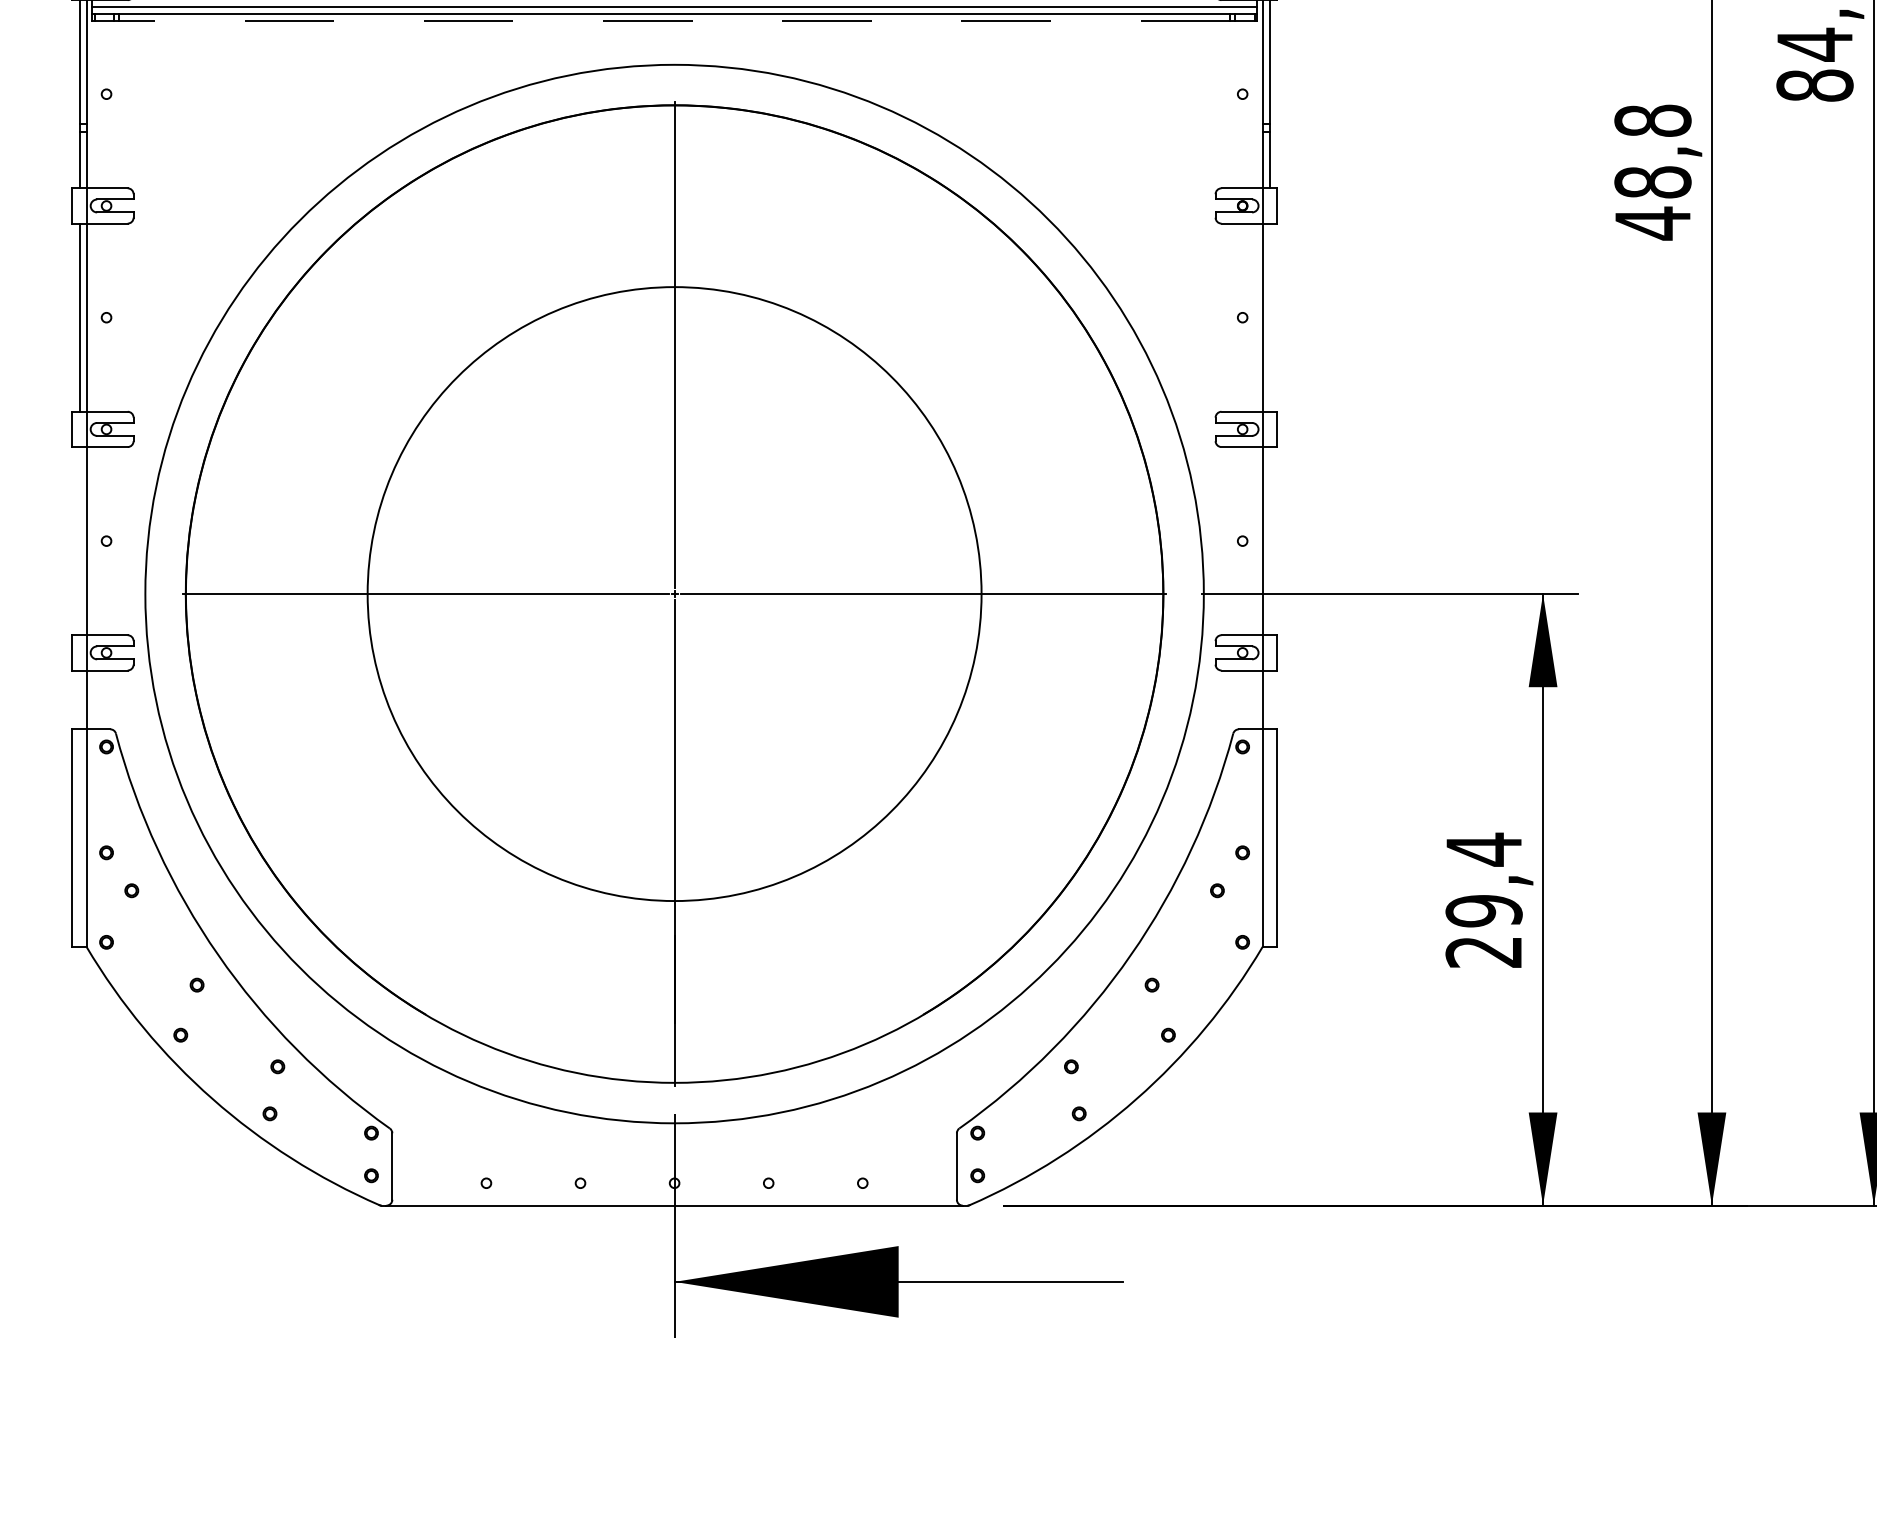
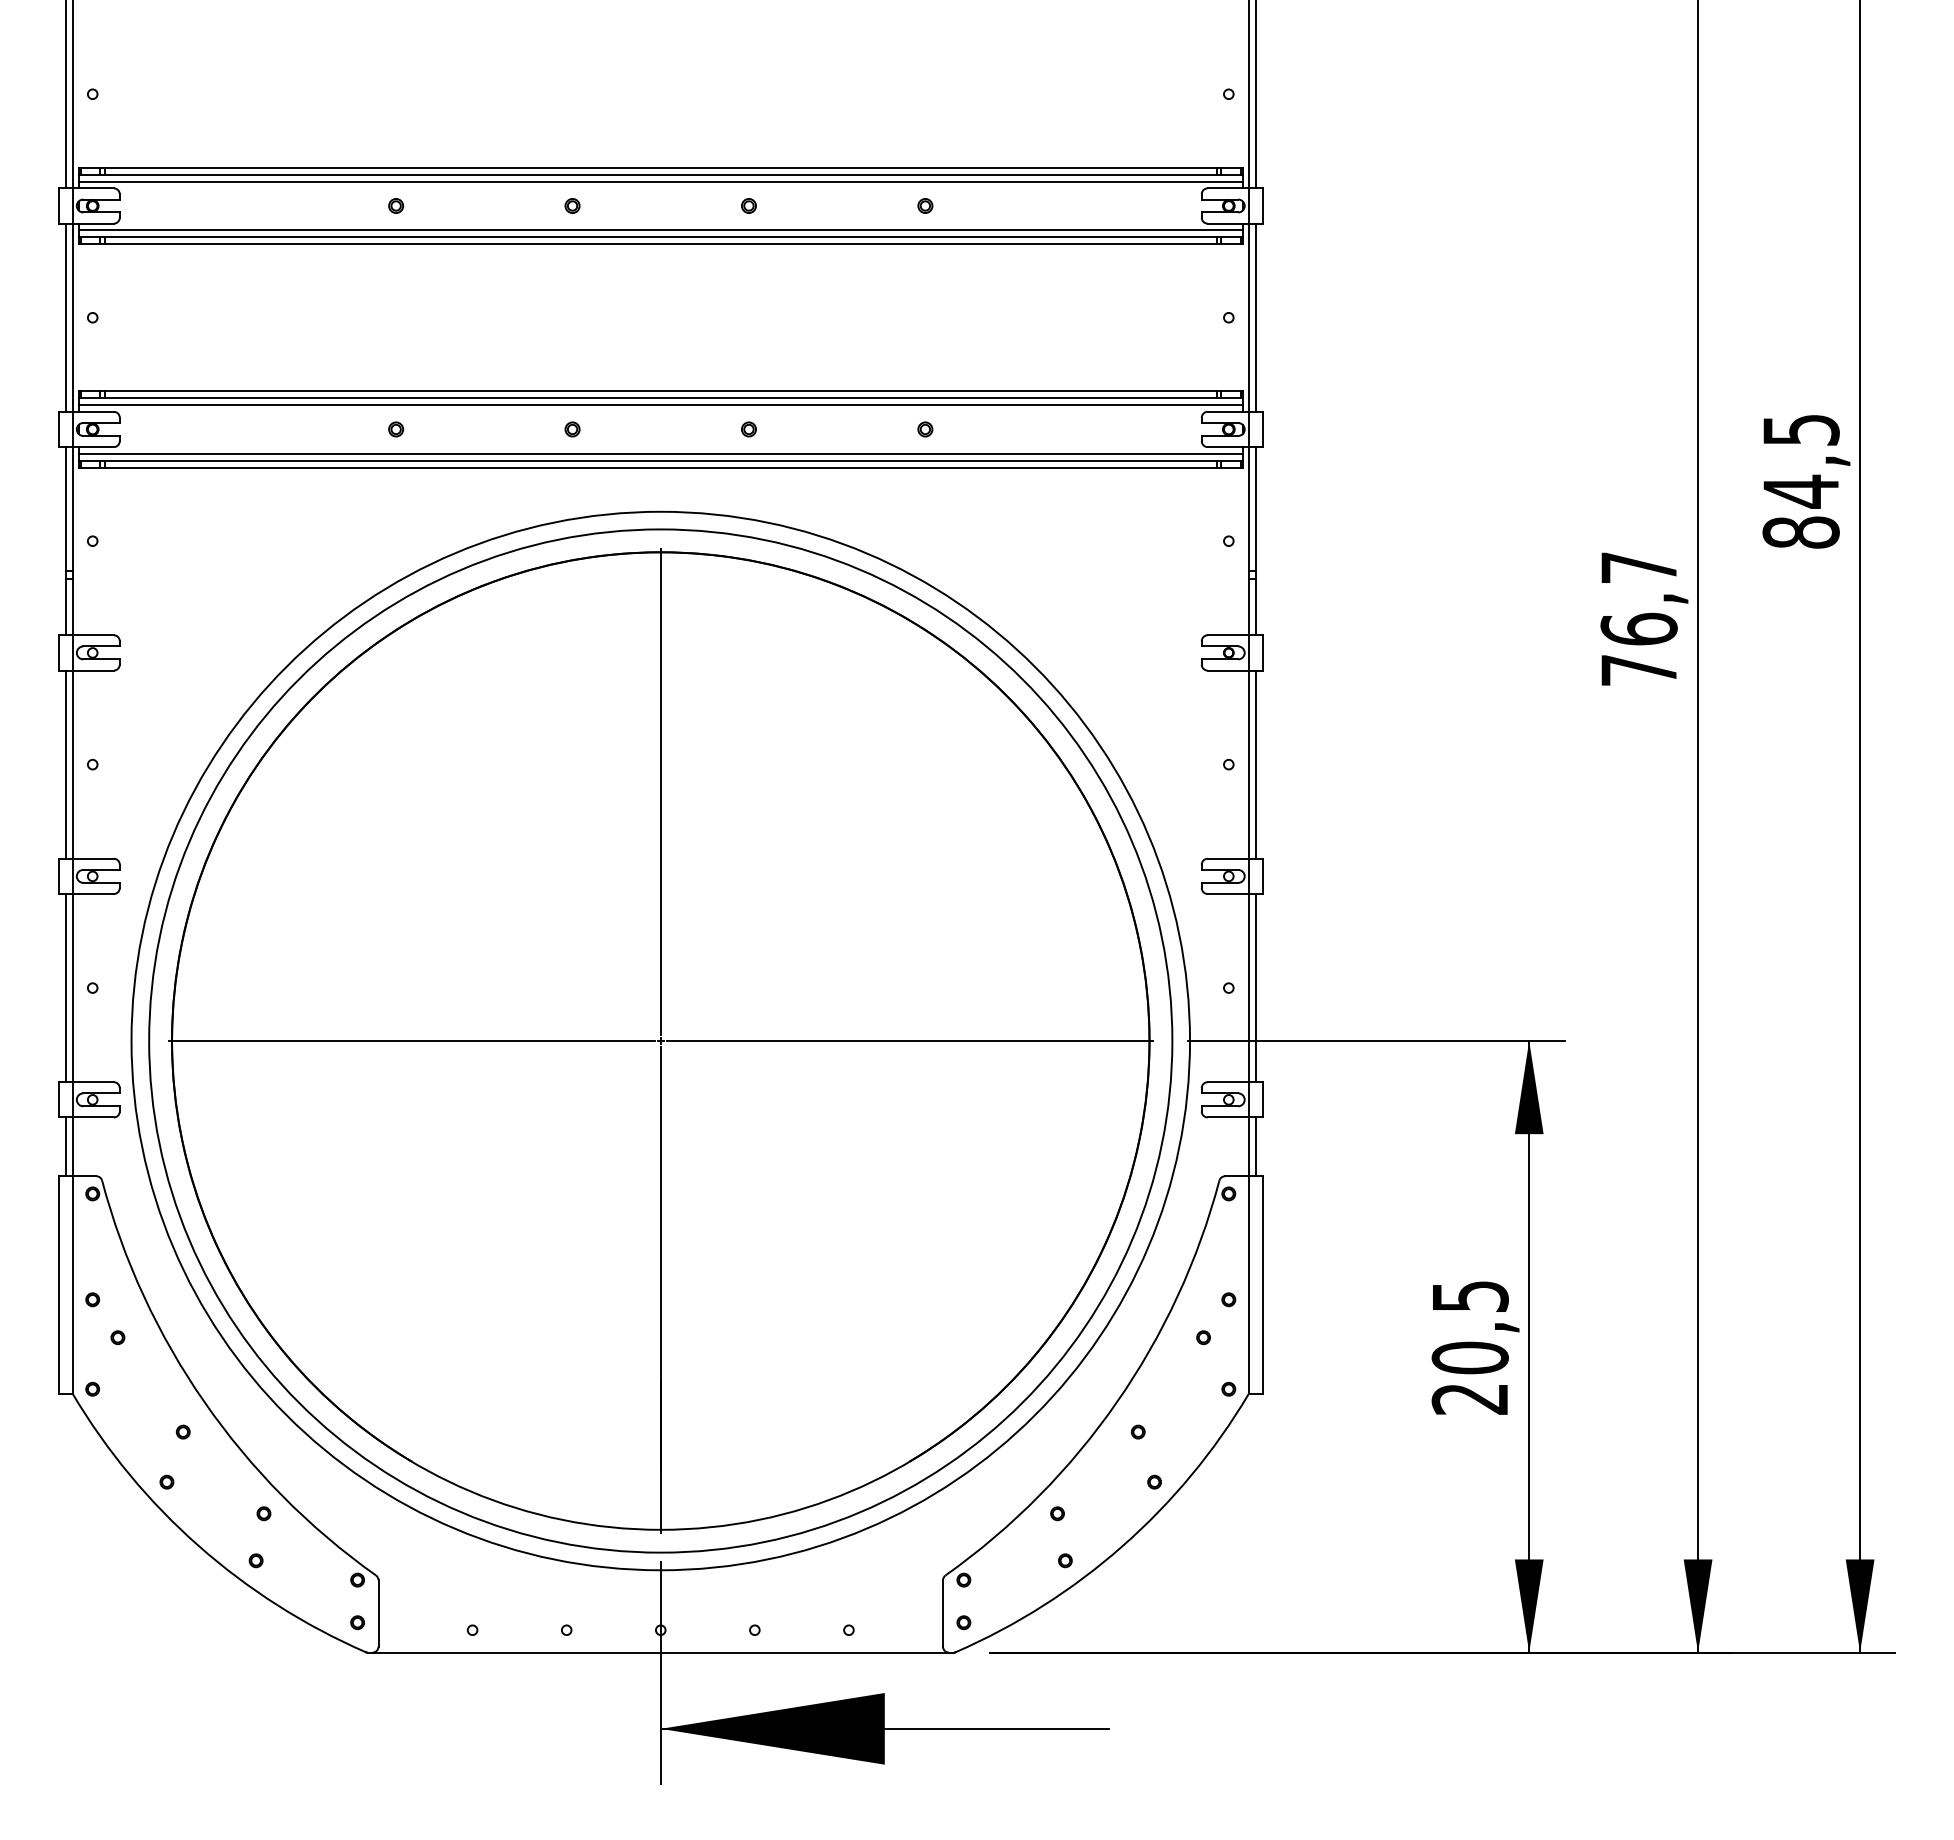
line: (674, 20) -> (660, 467), dashed -> solid
text: (1652, 172) -> (1638, 619), 48,8 -> 76,7
line: (1269, 317) -> (1255, 764), added
line: (79, 541) -> (65, 988), added
line: (1269, 541) -> (1255, 988), added
circle: (674, 593) -> (660, 1040), size x1.67
line: (79, 699) -> (65, 1146), added
line: (1269, 699) -> (1255, 1146), added
text: (1483, 879) -> (1469, 1326), 29,4 -> 20,5

